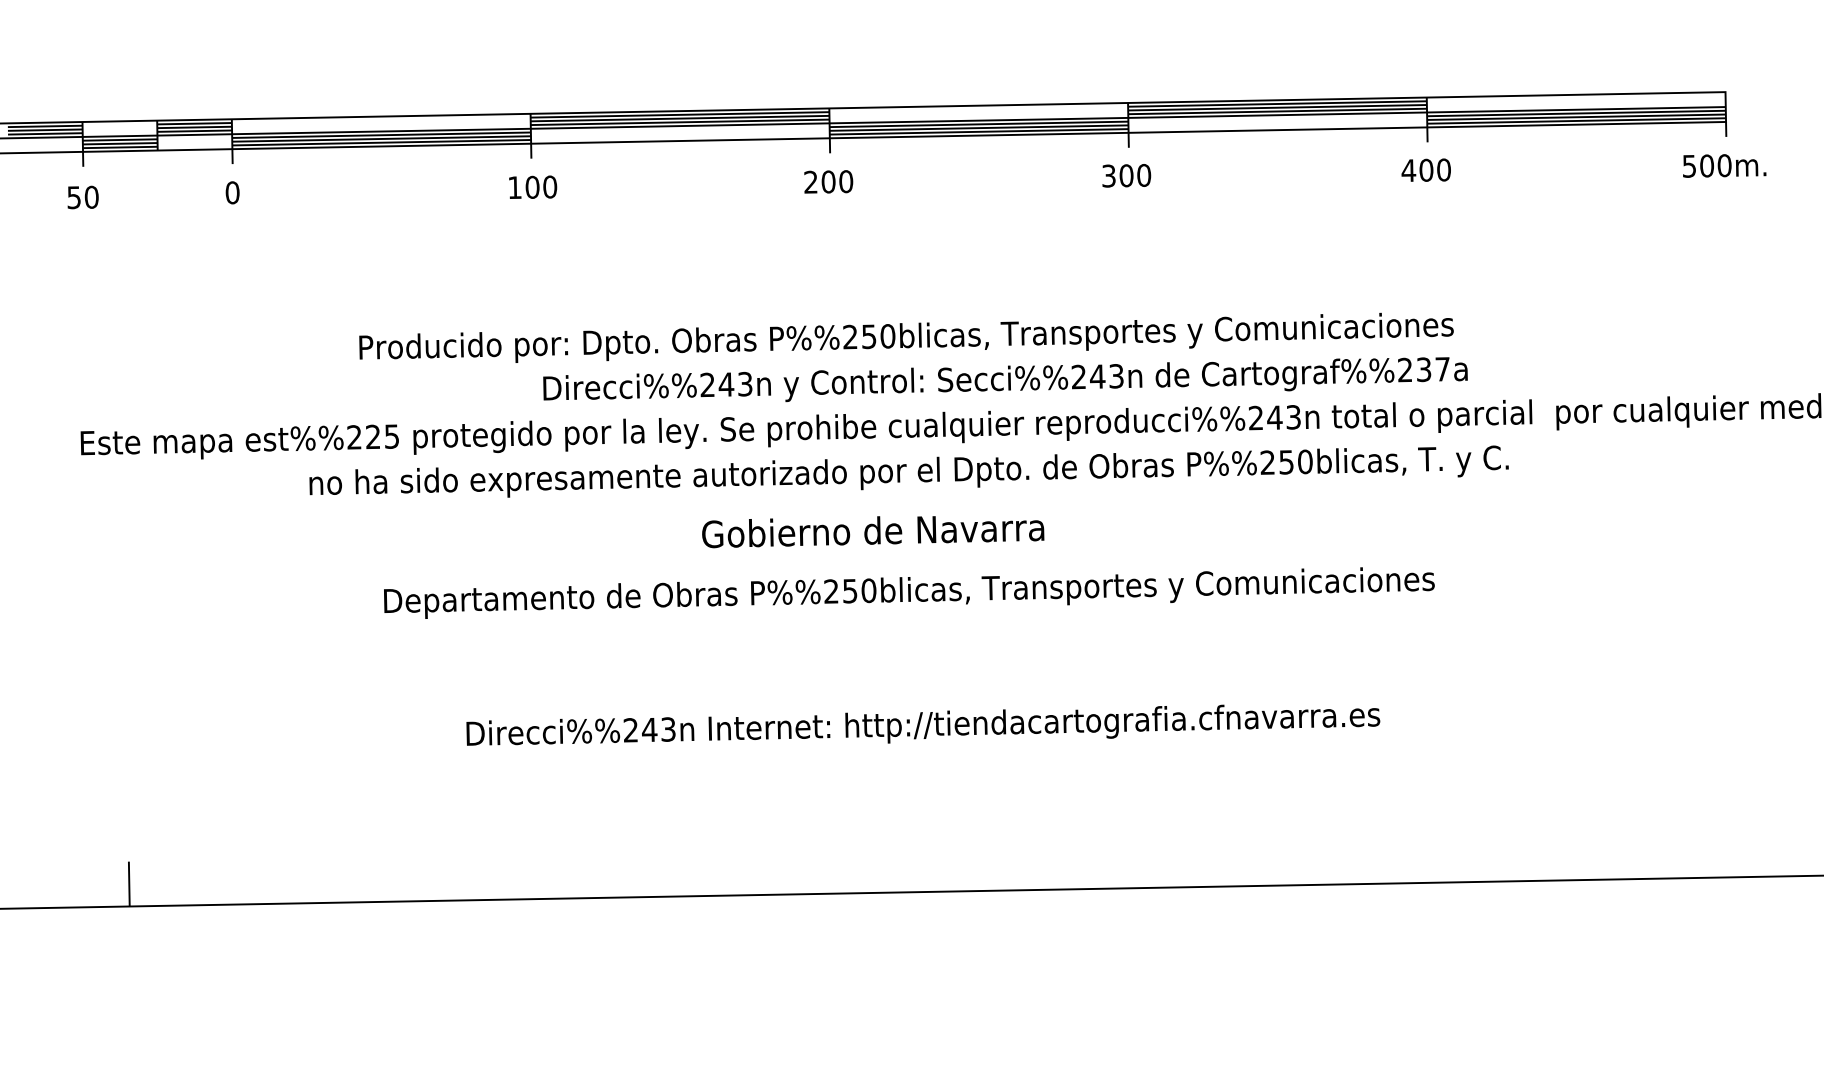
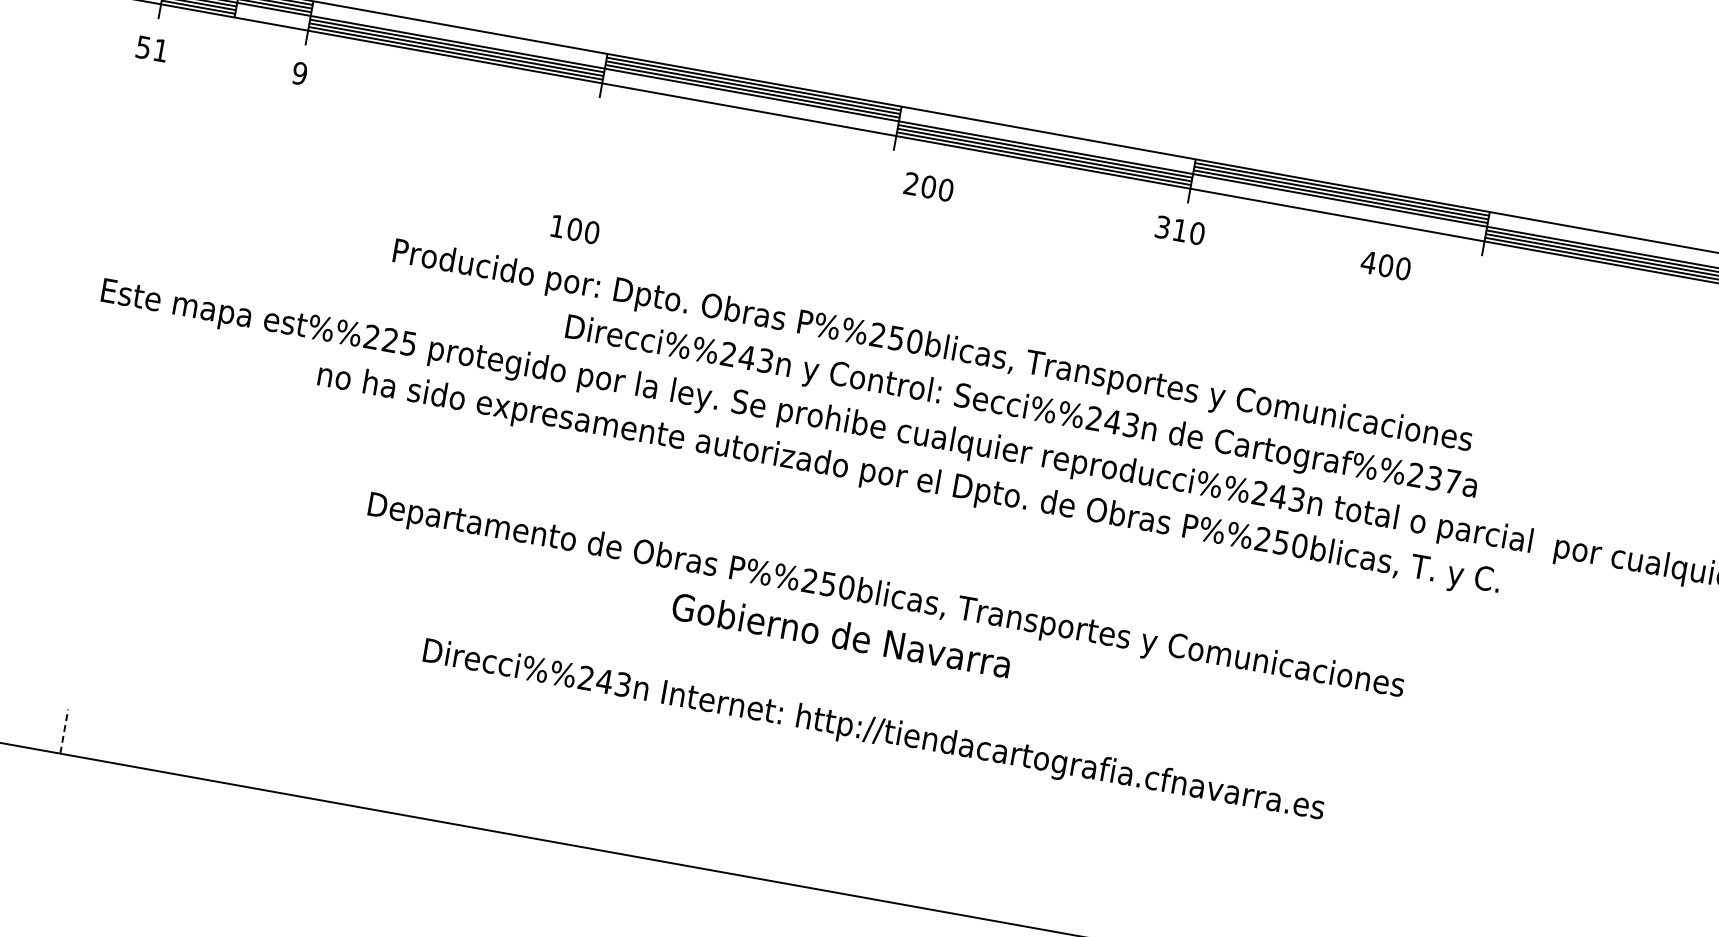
text: (1425, 169) -> (1385, 264), moved
text: (1126, 175) -> (1180, 230), 300 -> 310
text: (828, 181) -> (928, 186), moved
text: (533, 186) -> (575, 228), moved
text: (232, 192) -> (299, 73), 0 -> 9
text: (91, 196) -> (160, 49), 50 -> 51
text: (873, 532) -> (841, 637), moved
line: (129, 883) -> (64, 731), solid -> dashed

